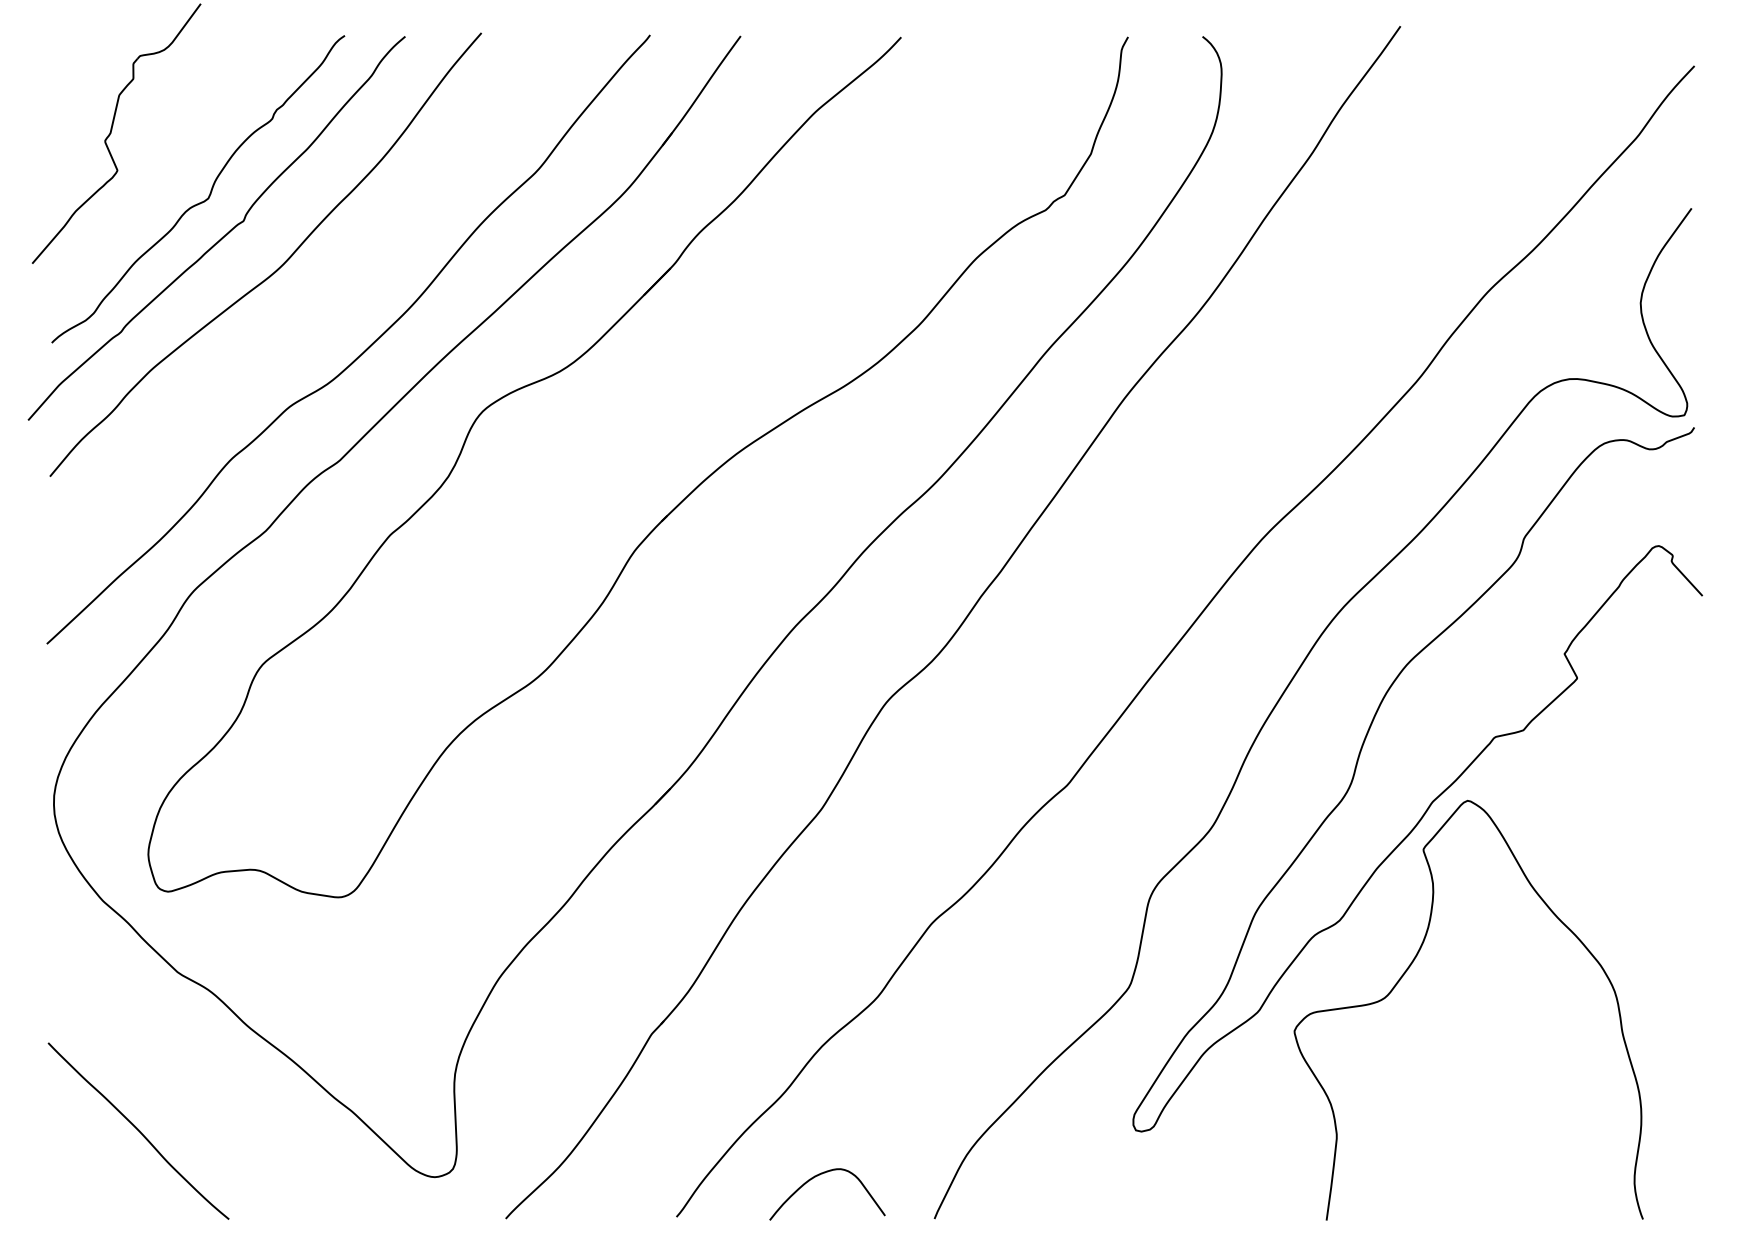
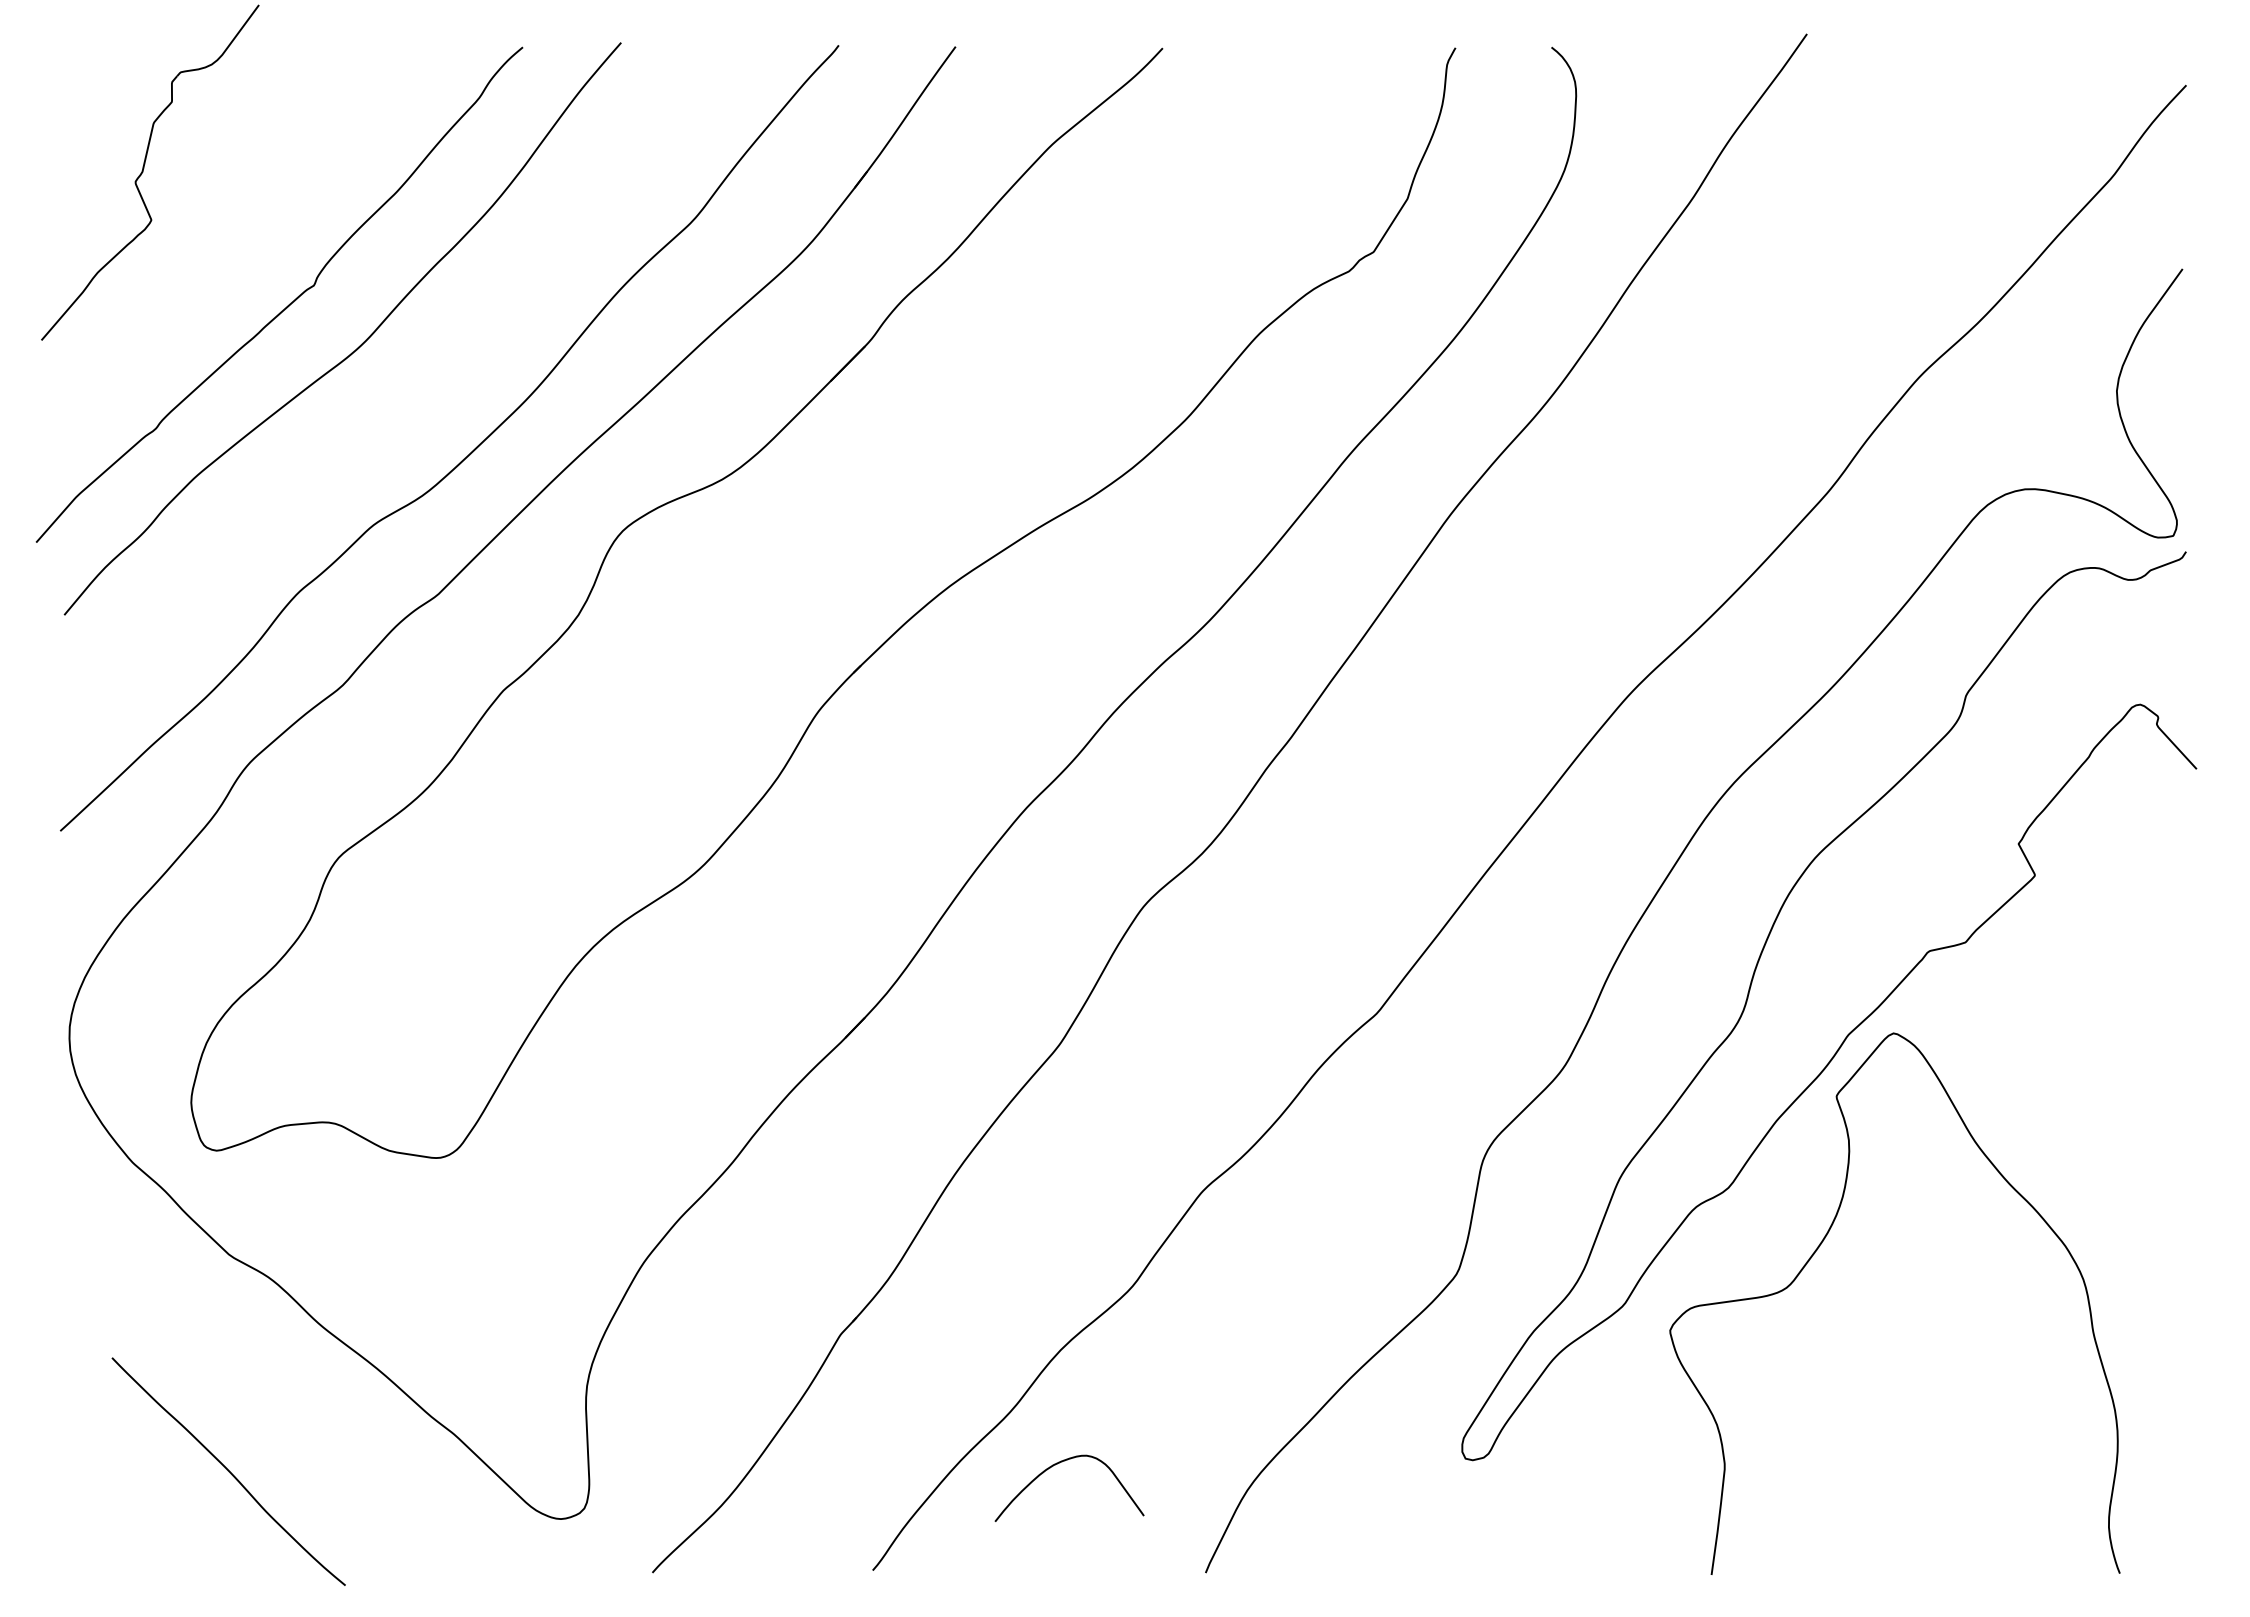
curve: (208, 194) -> (269, 251), removed
curve: (138, 1131) -> (228, 1471), moved
curve: (818, 1175) -> (1057, 1464), moved

